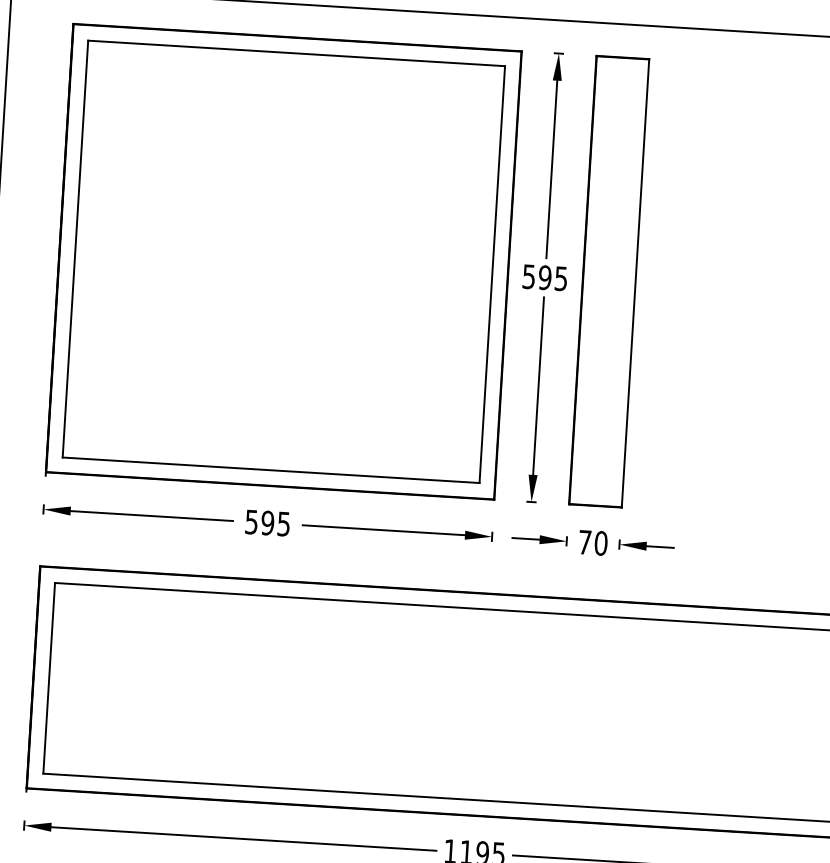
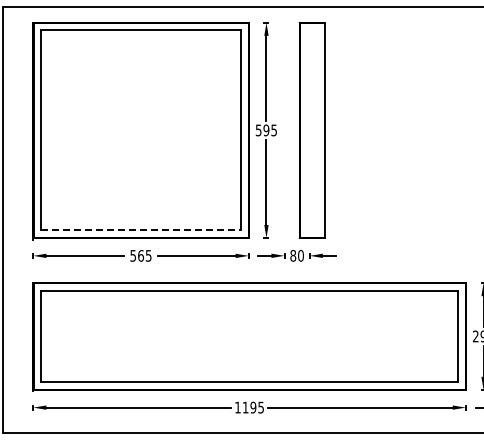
part: (607, 281) -> (311, 130), moved
line: (272, 470) -> (141, 230), solid -> dashed
text: (266, 522) -> (140, 255), 595 -> 565
text: (585, 541) -> (293, 255), 70 -> 80

